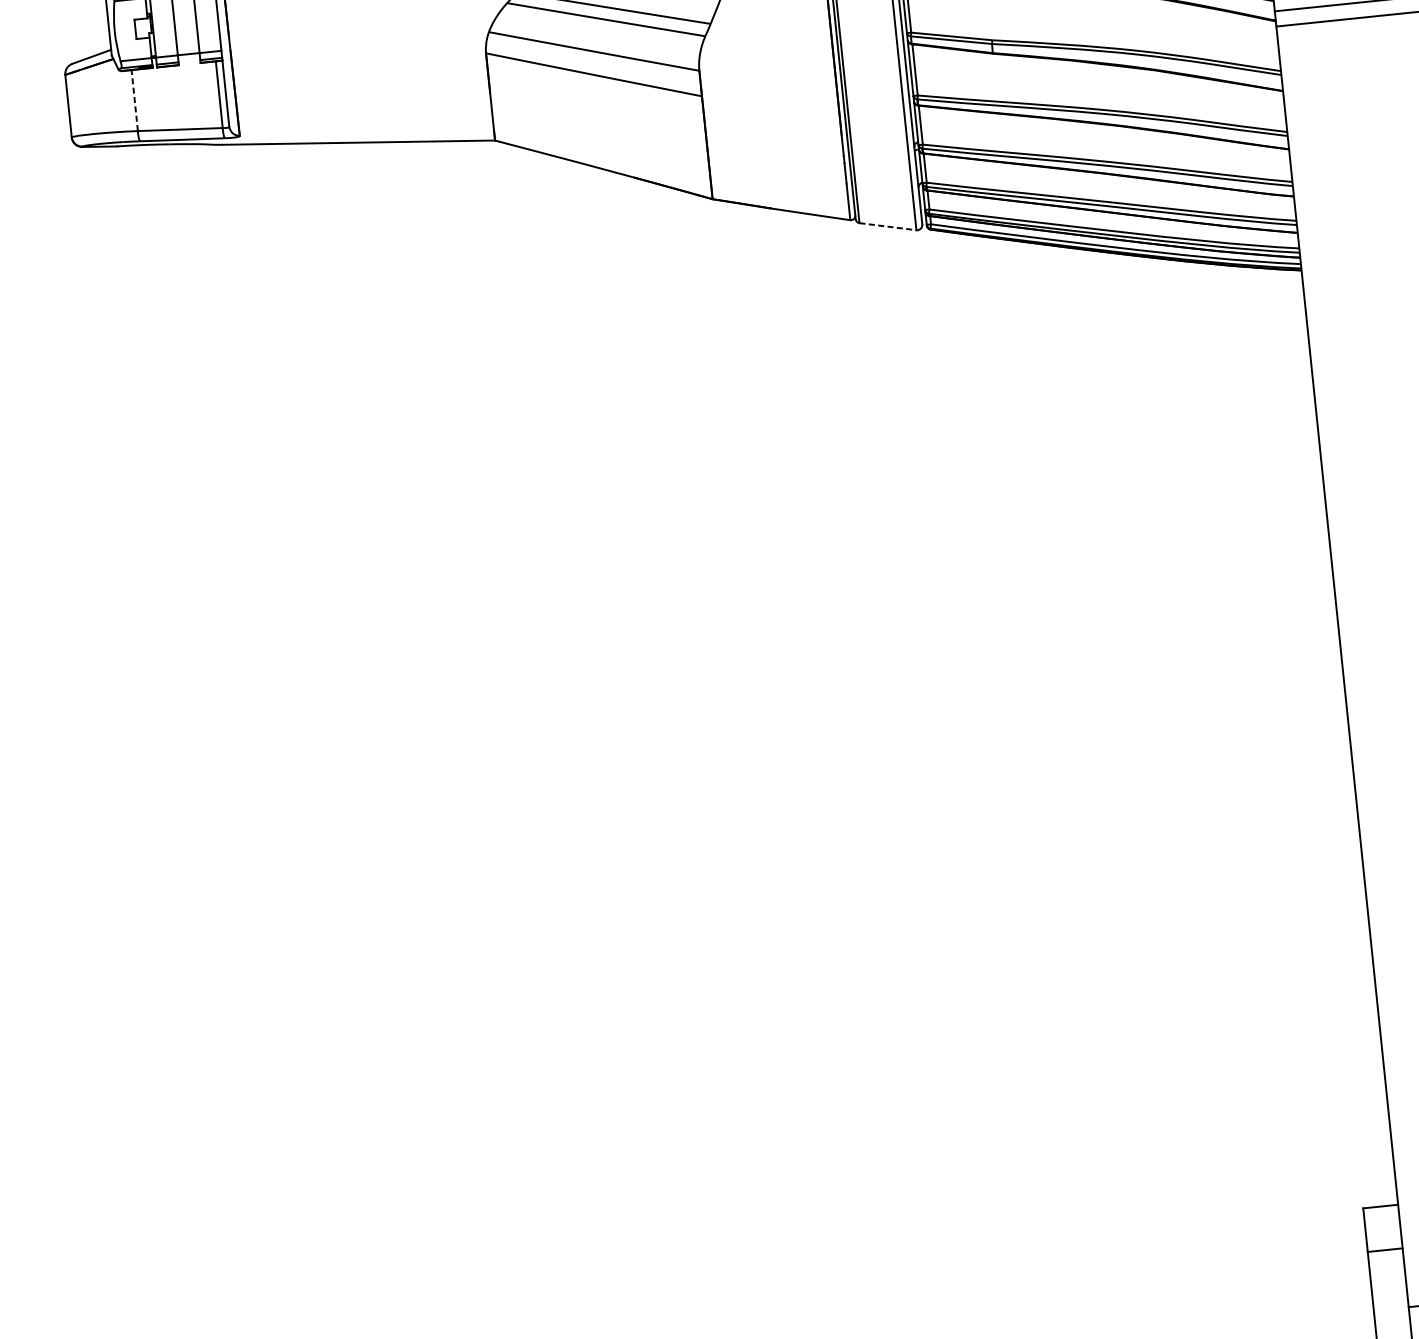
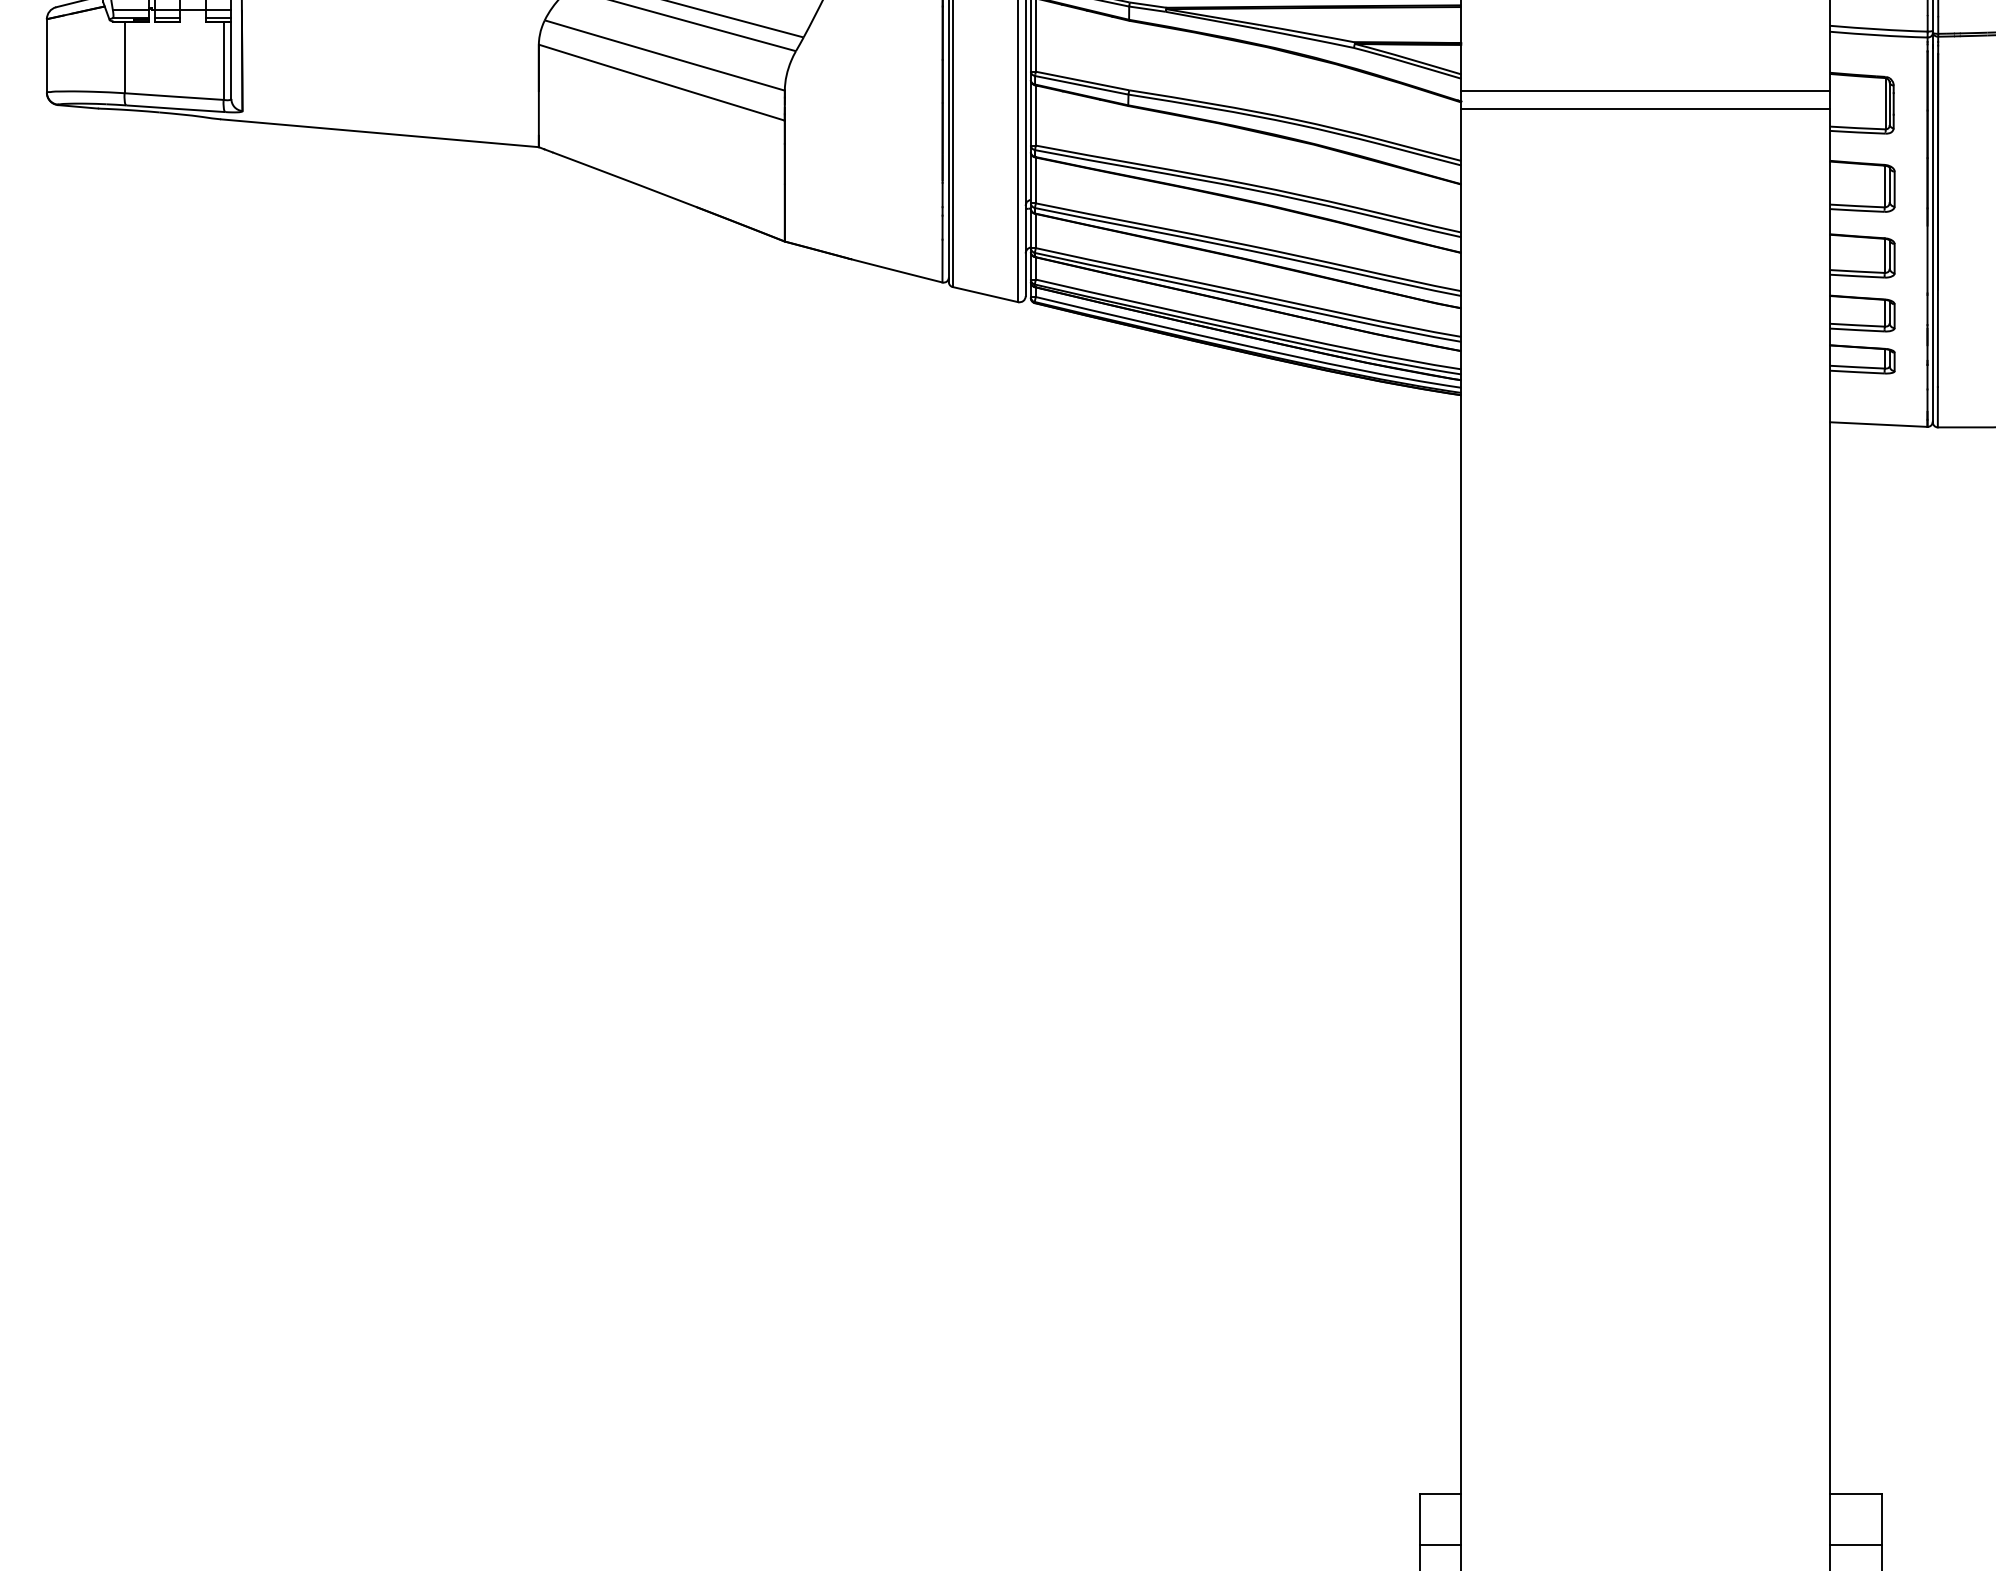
line: (134, 100) -> (124, 57), dashed -> solid
line: (887, 226) -> (985, 294), dashed -> solid

